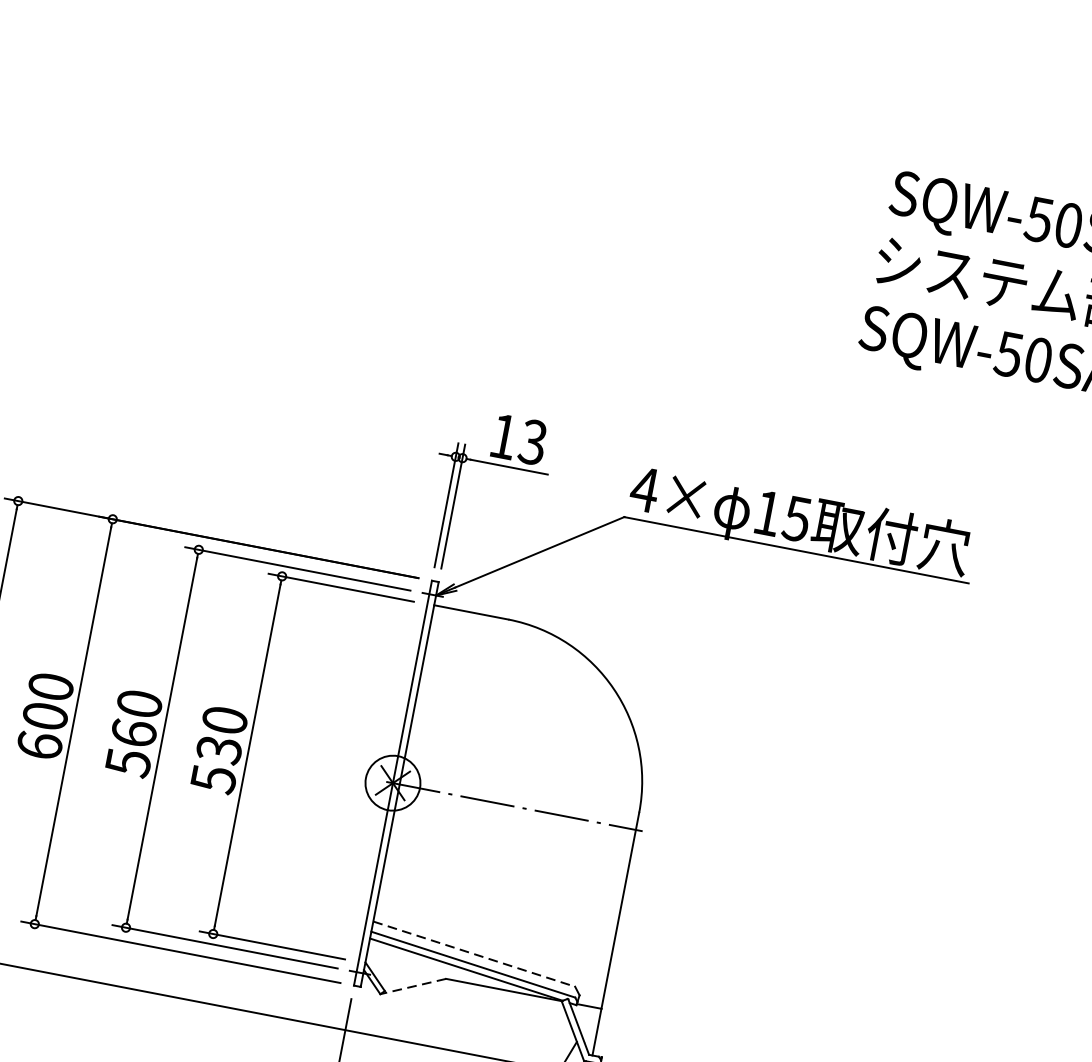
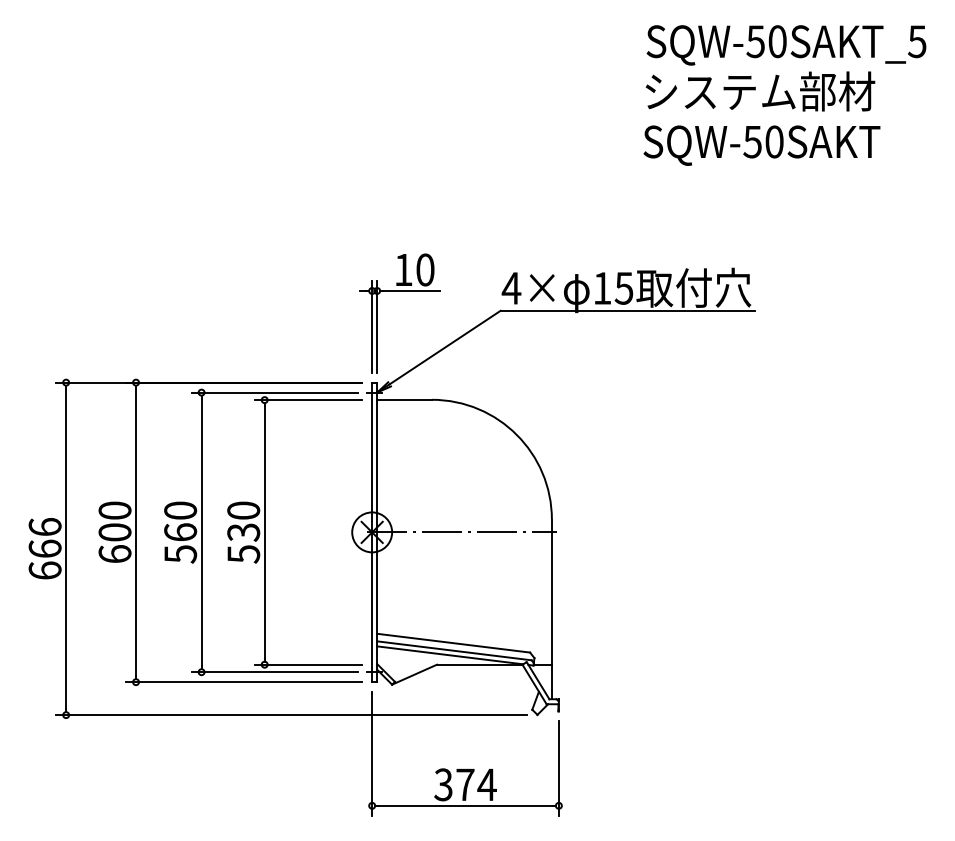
text: (533, 441) -> (425, 269), 13 -> 10
line: (475, 954) -> (454, 643), dashed -> solid
line: (413, 986) -> (414, 674), dashed -> solid

